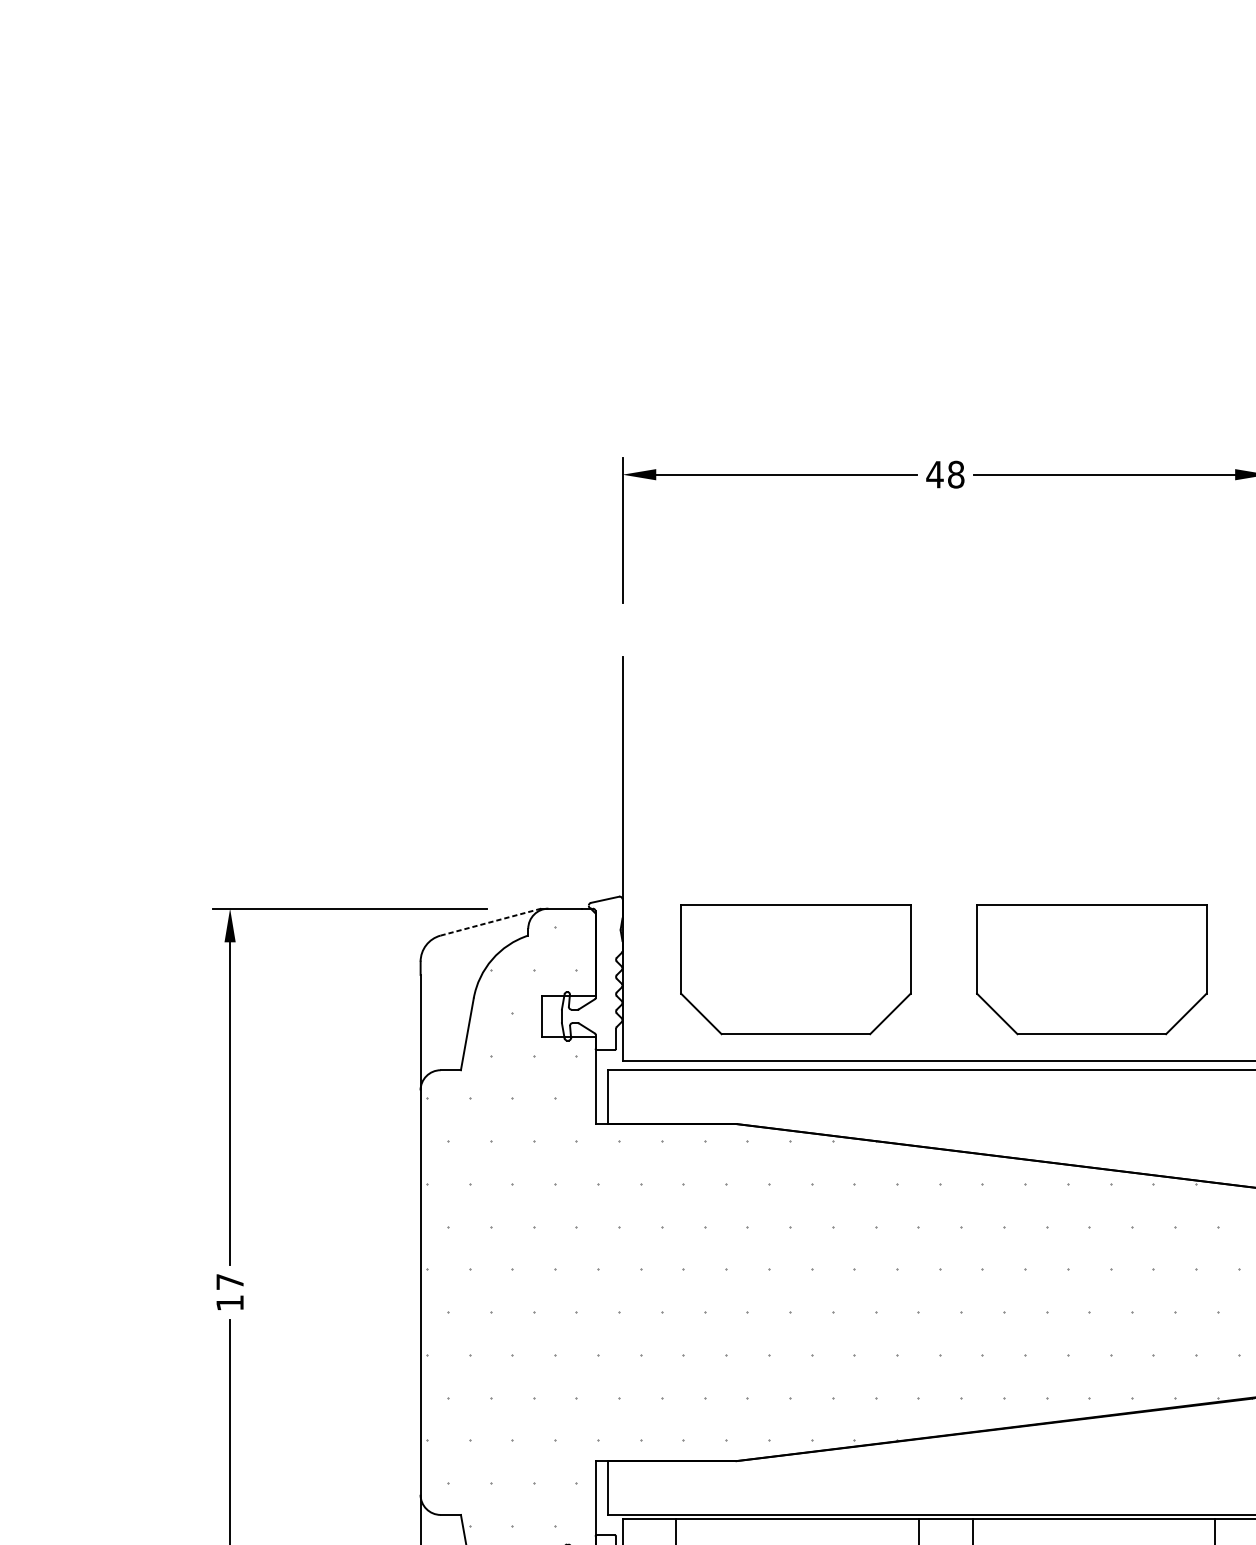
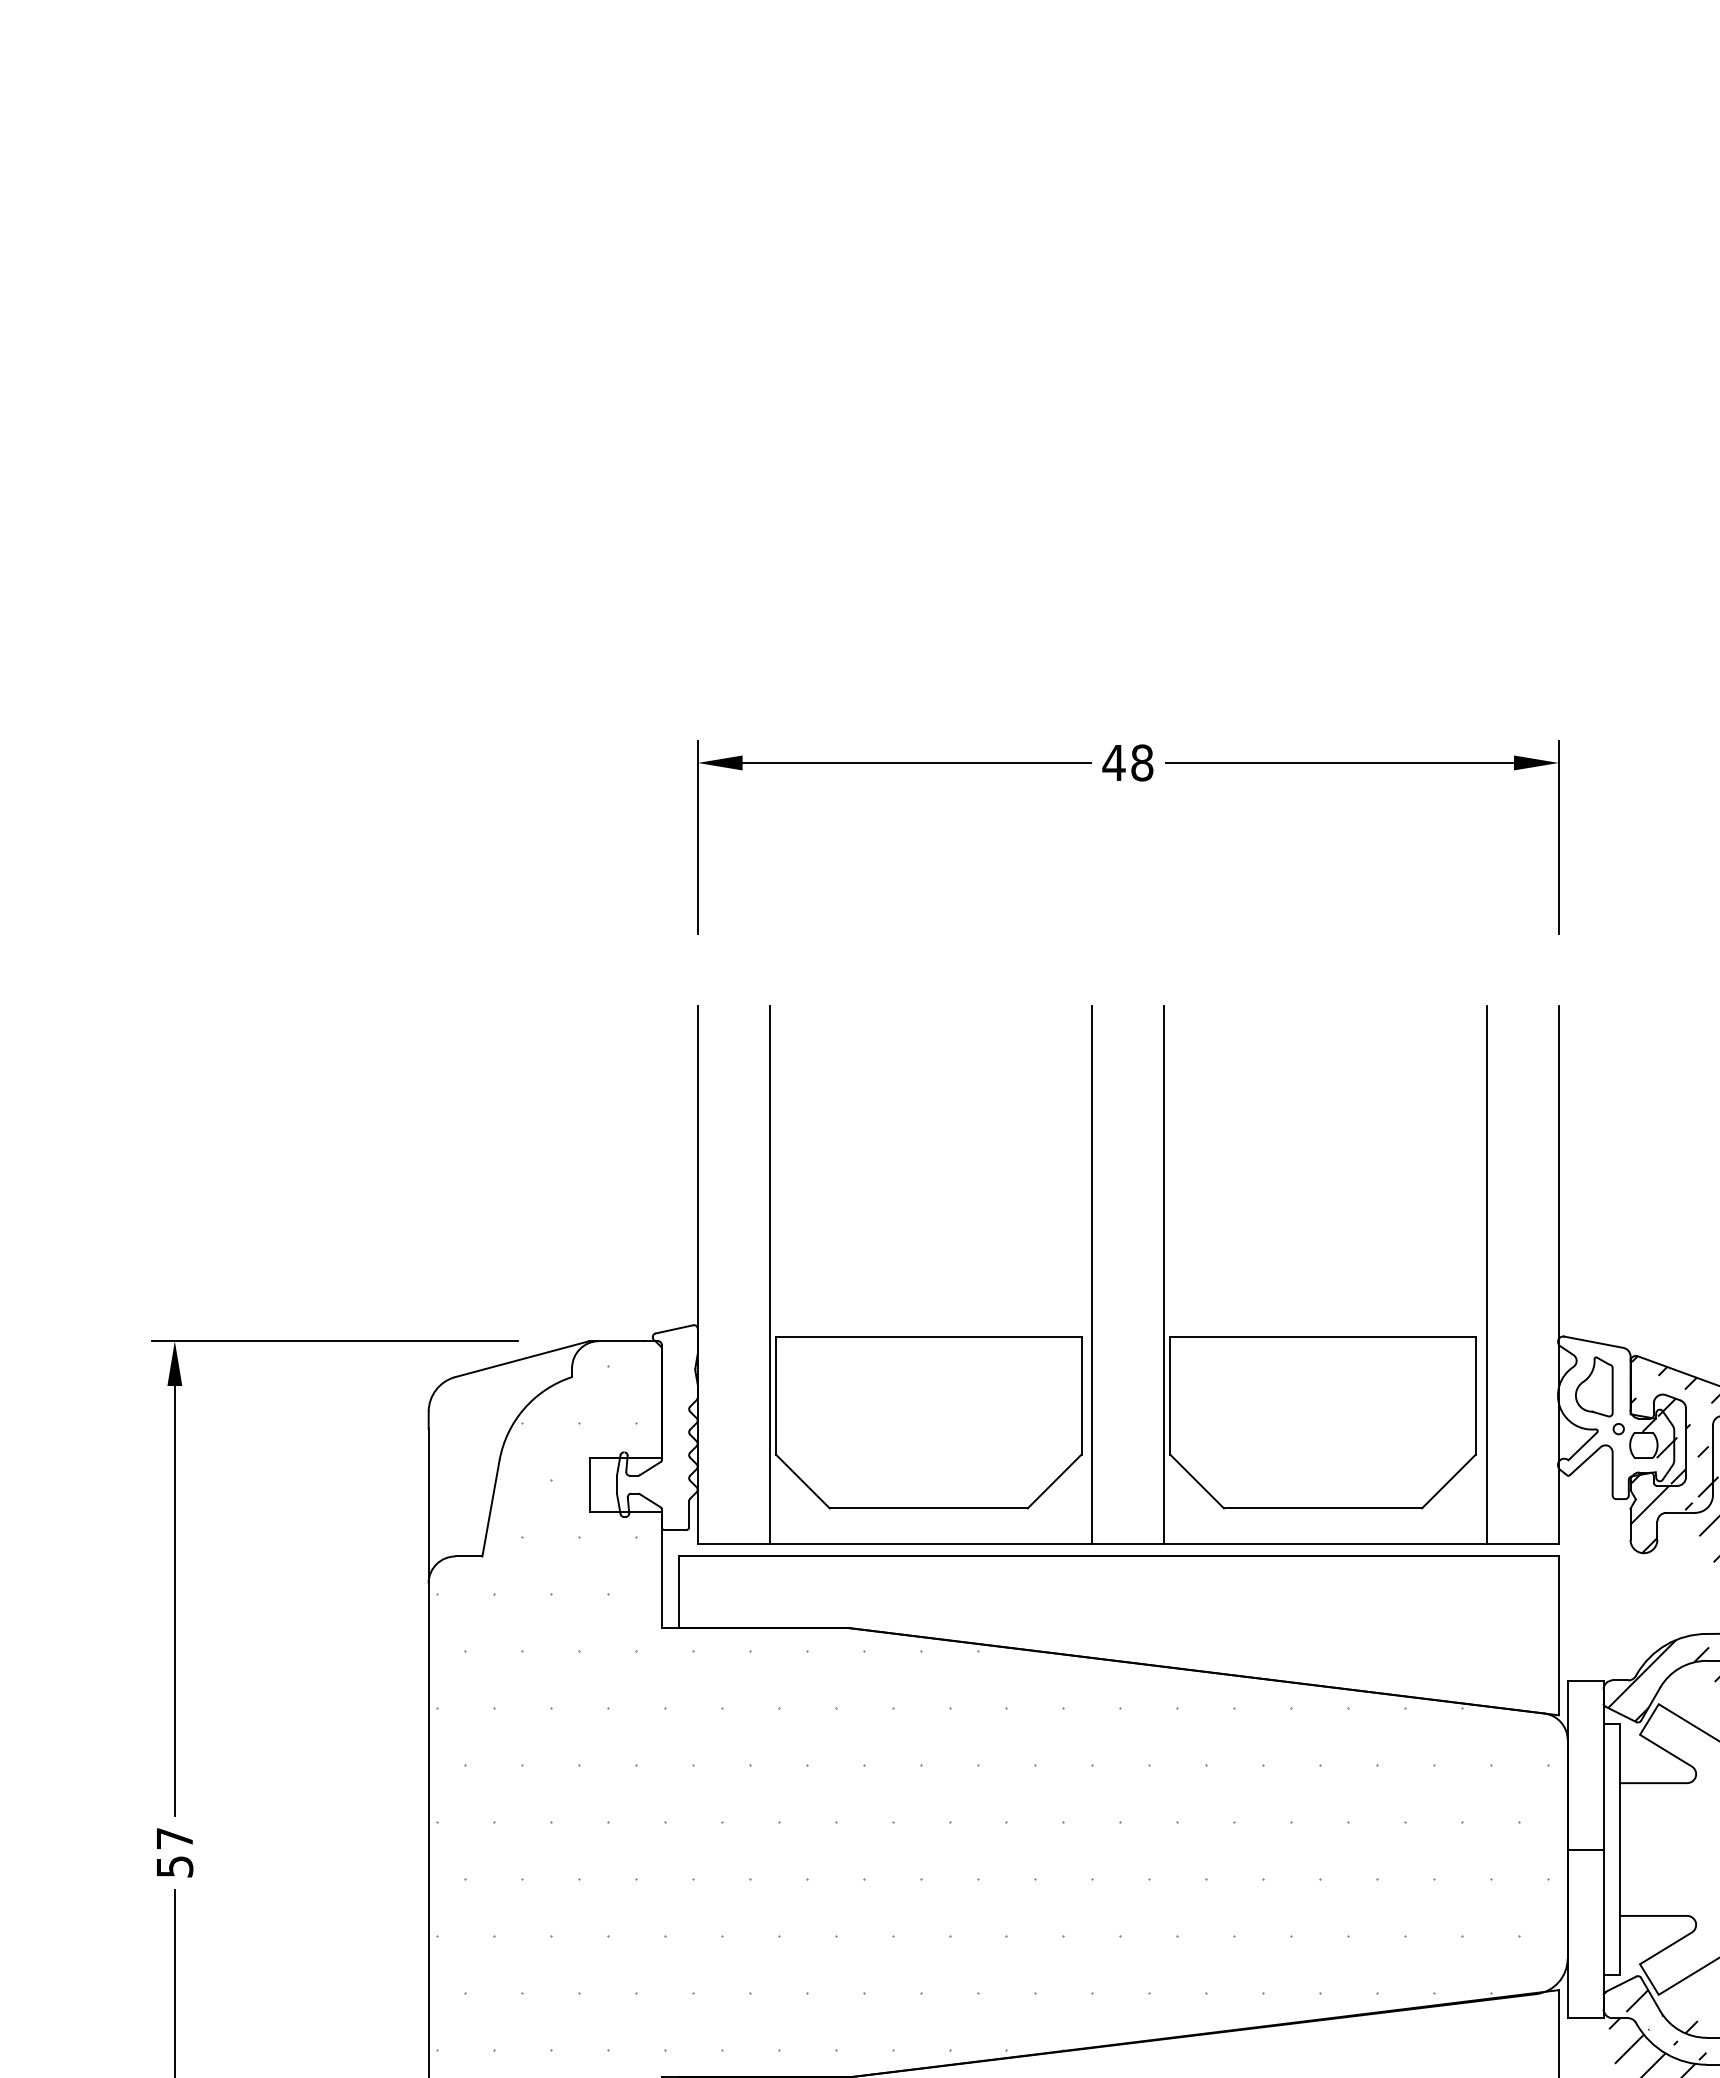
line: (676, 859) -> (769, 1275), added
line: (918, 859) -> (1092, 1275), added
line: (972, 859) -> (1164, 1275), added
line: (1215, 859) -> (1487, 1275), added
line: (490, 922) -> (521, 1359), dashed -> solid
text: (230, 1302) -> (175, 1866), 17 -> 57

